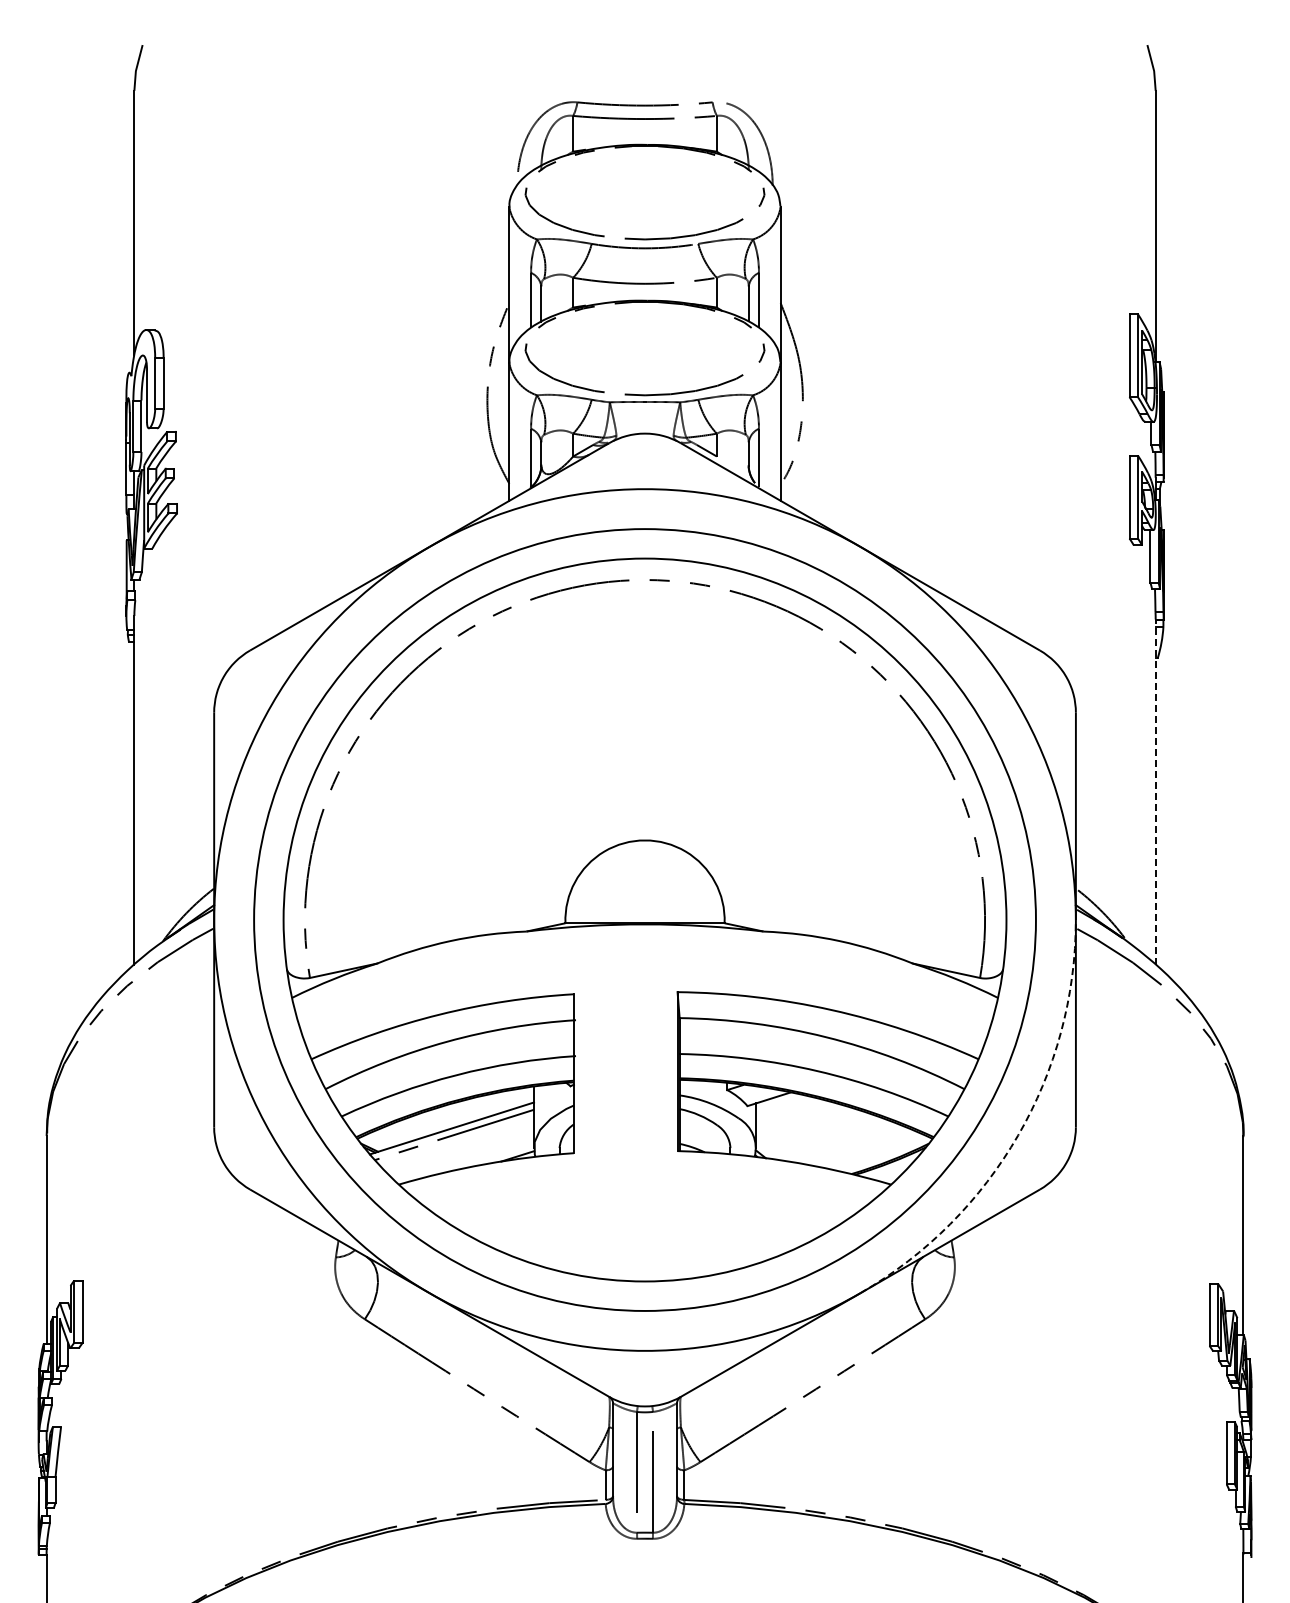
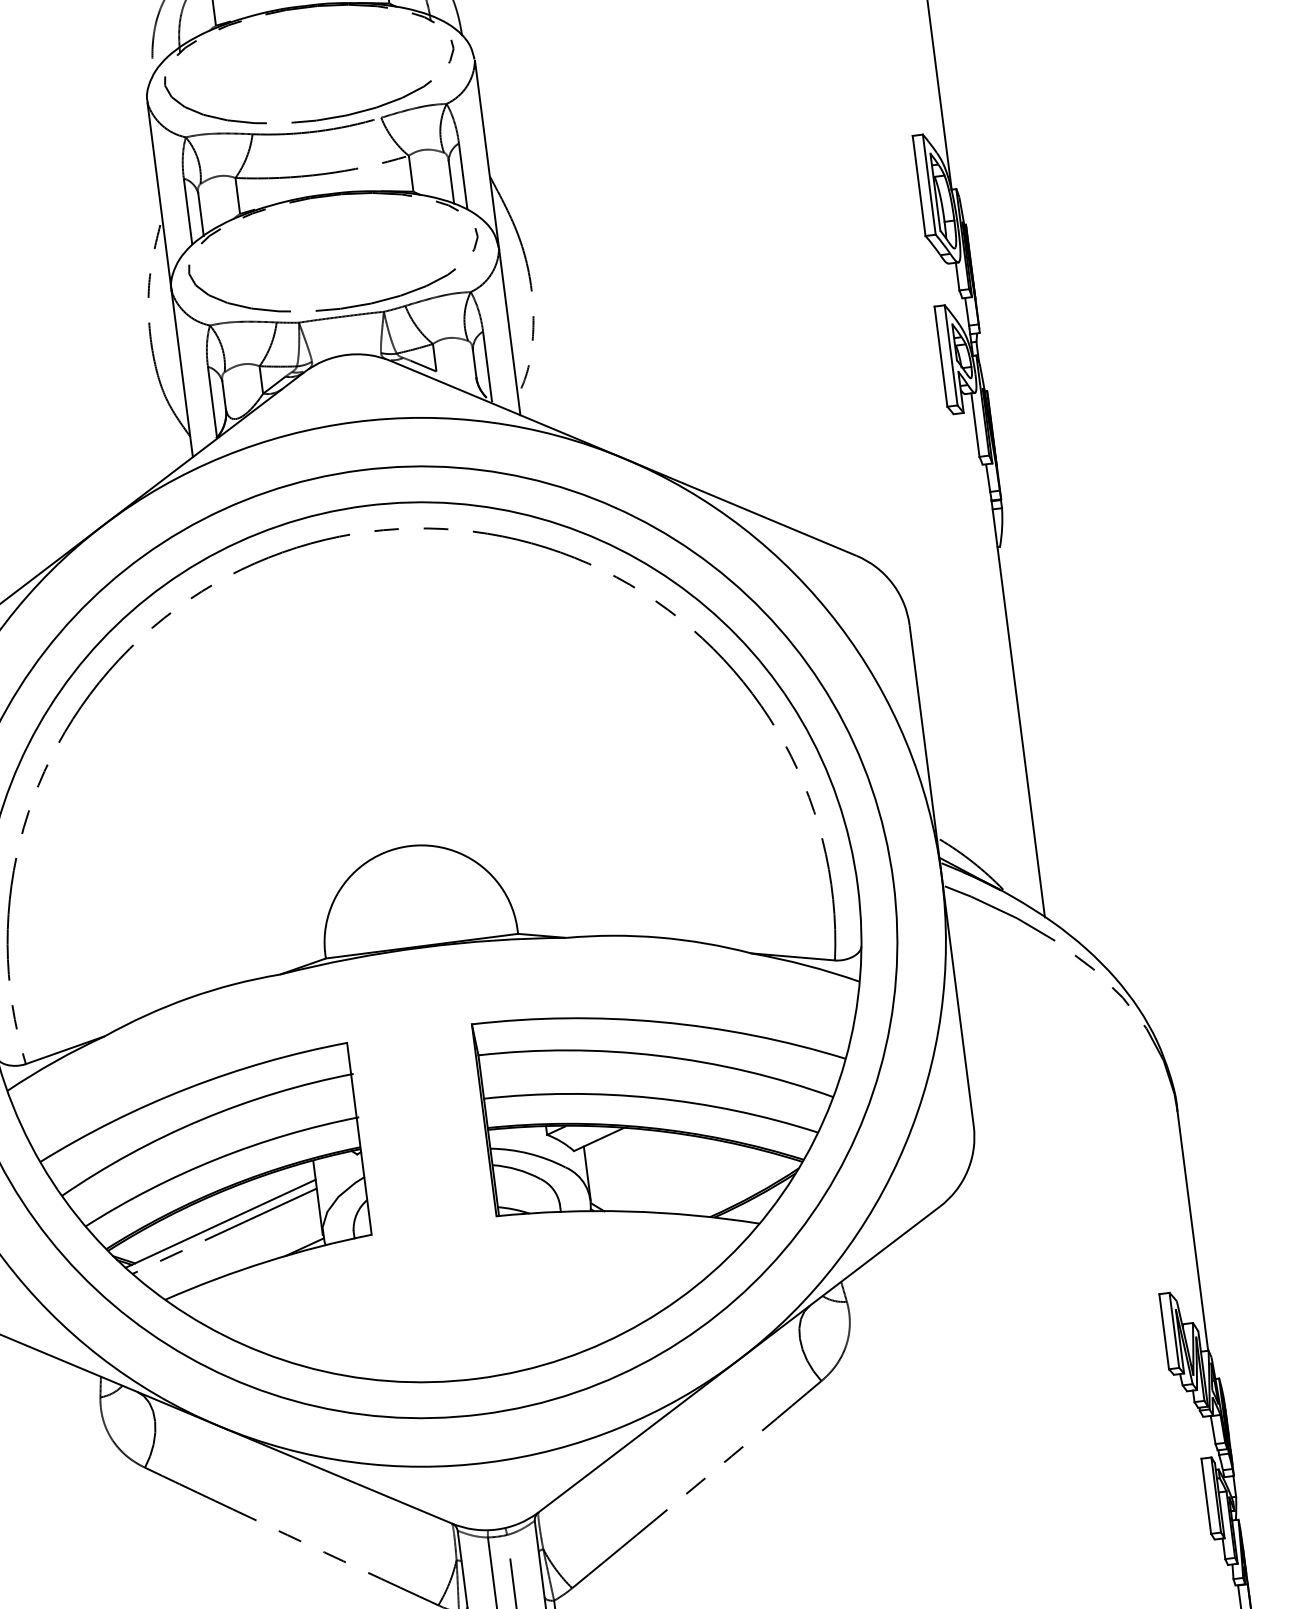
line: (1155, 791) -> (1017, 708), dashed -> solid
arc: (1018, 1135) -> (905, 1144), dashed -> solid

